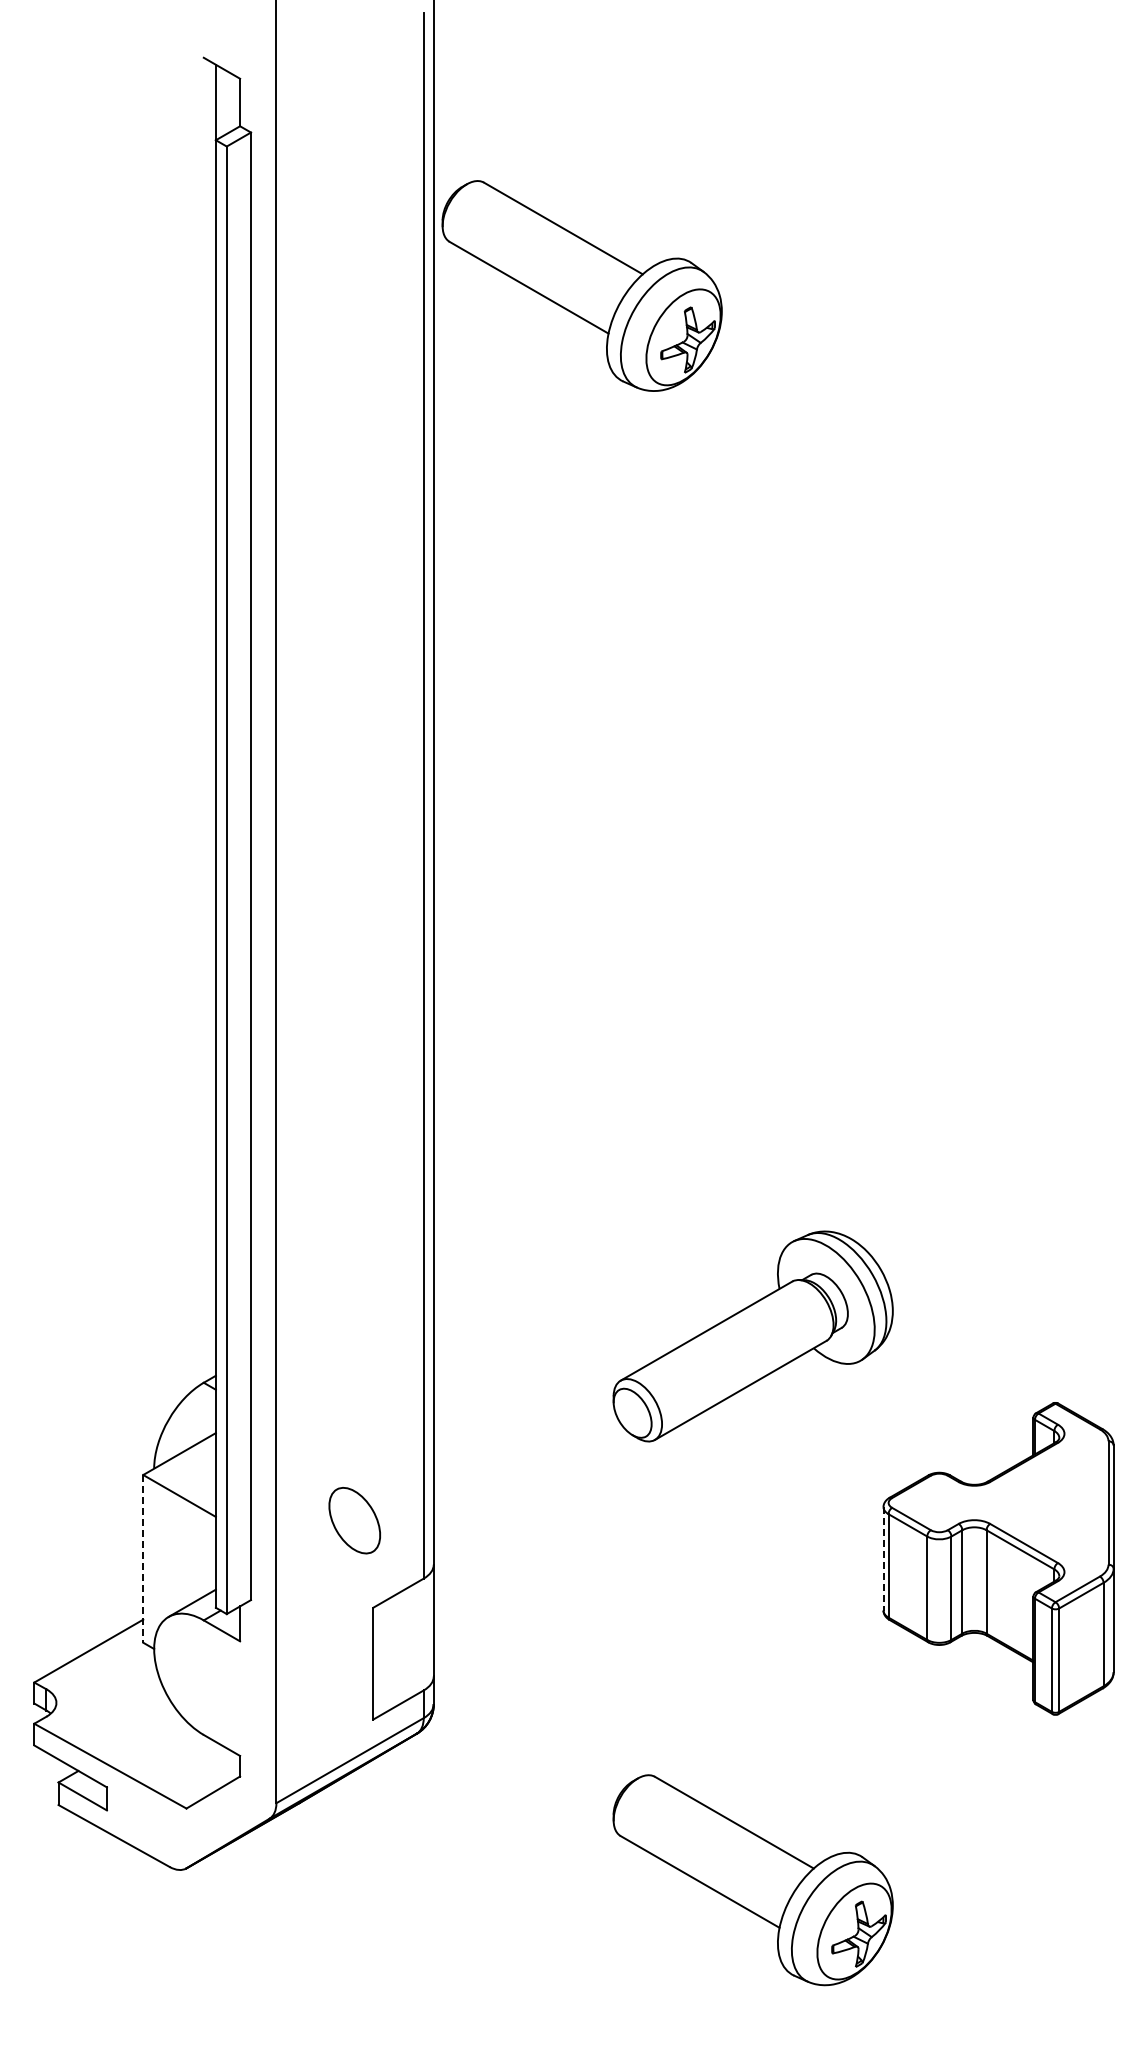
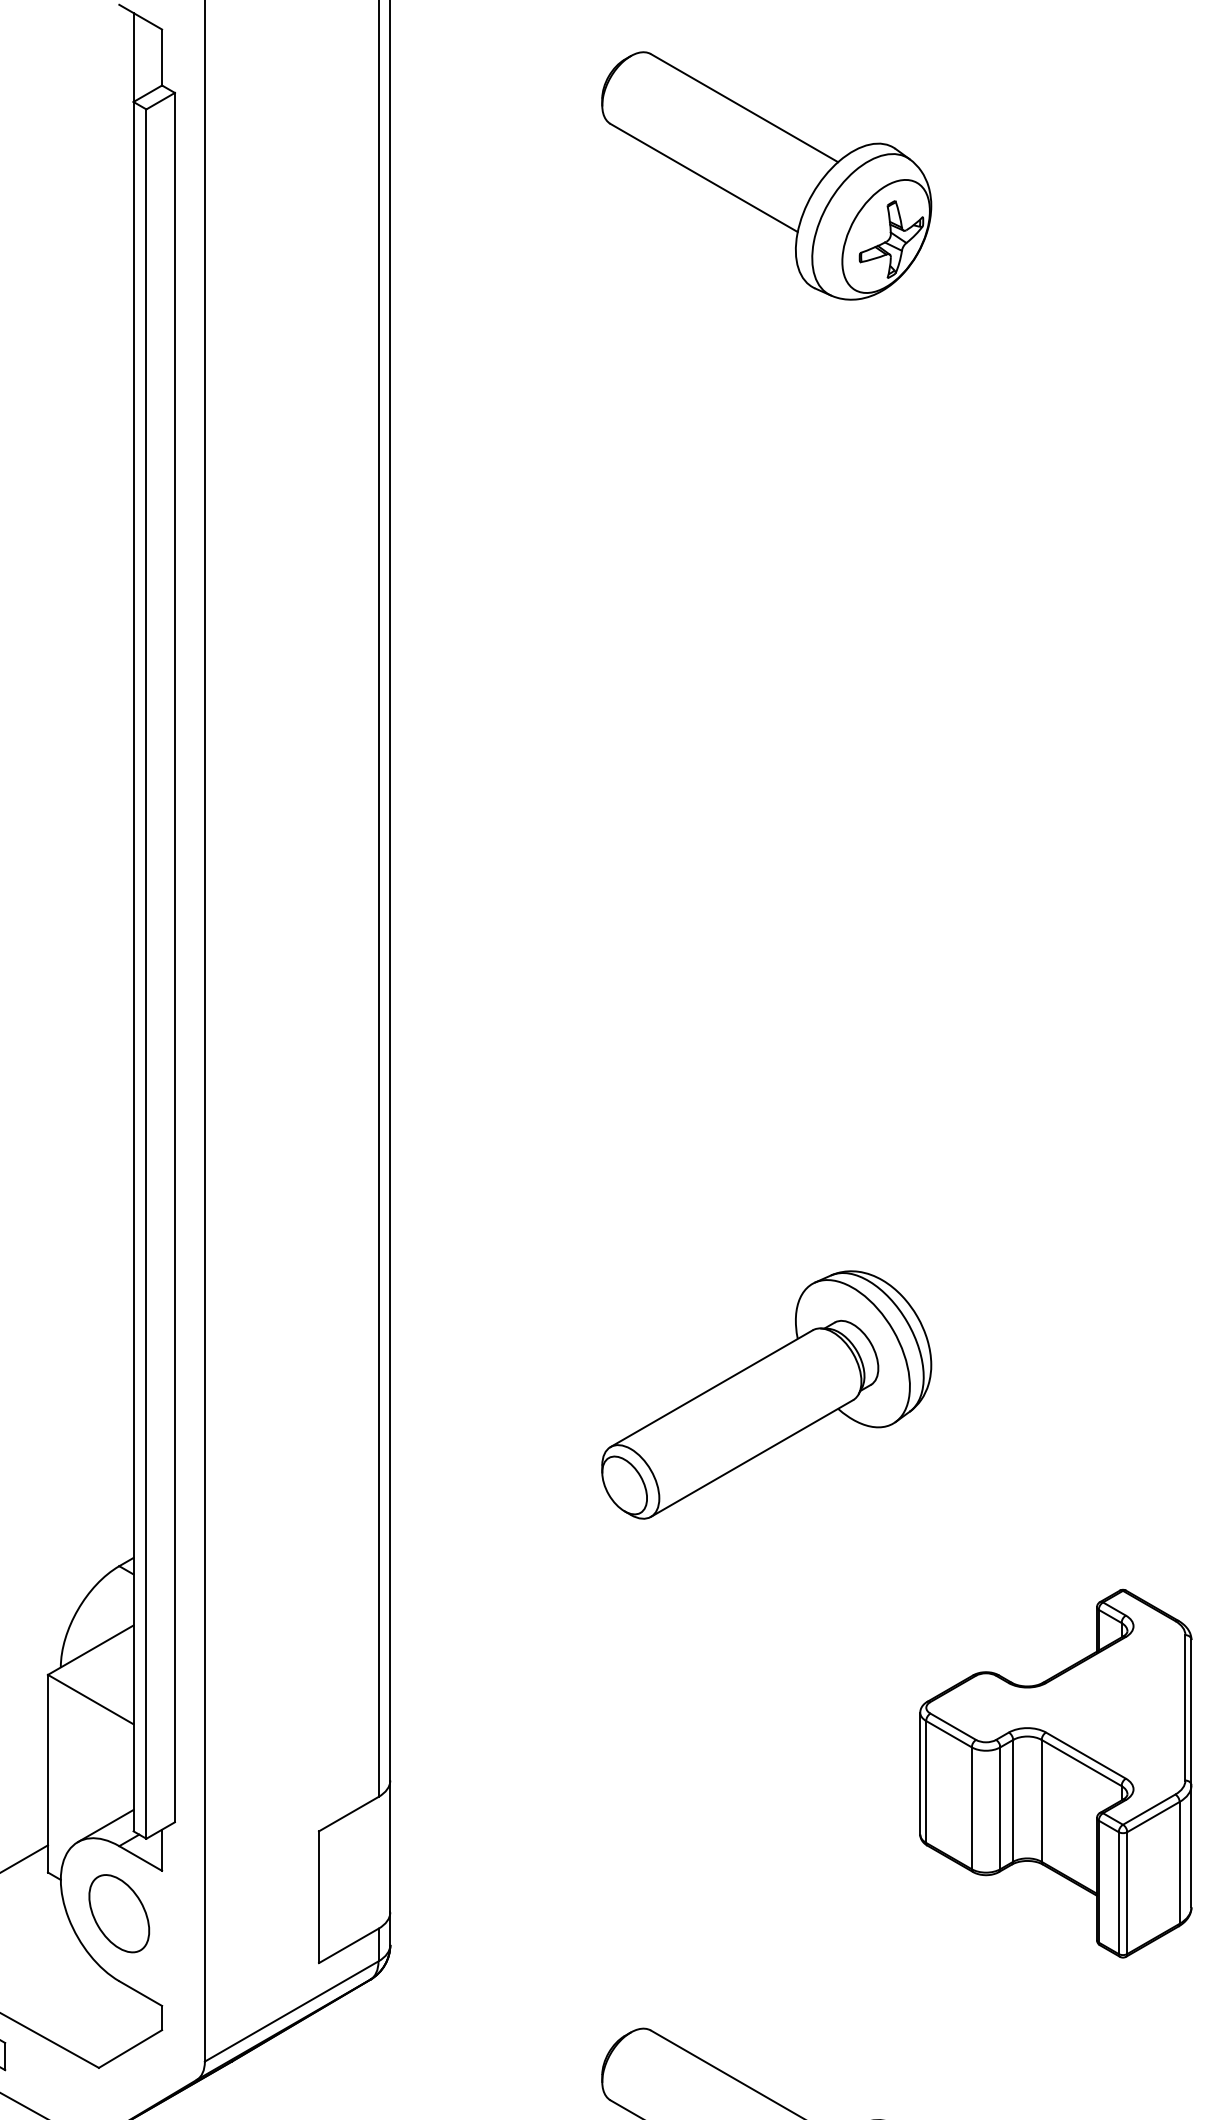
part: (581, 285) -> (765, 175), moved
part: (752, 1336) -> (765, 1394), moved
part: (354, 1520) -> (118, 1913), moved
line: (143, 1558) -> (48, 1773), dashed -> solid
line: (883, 1558) -> (920, 1773), dashed -> solid

